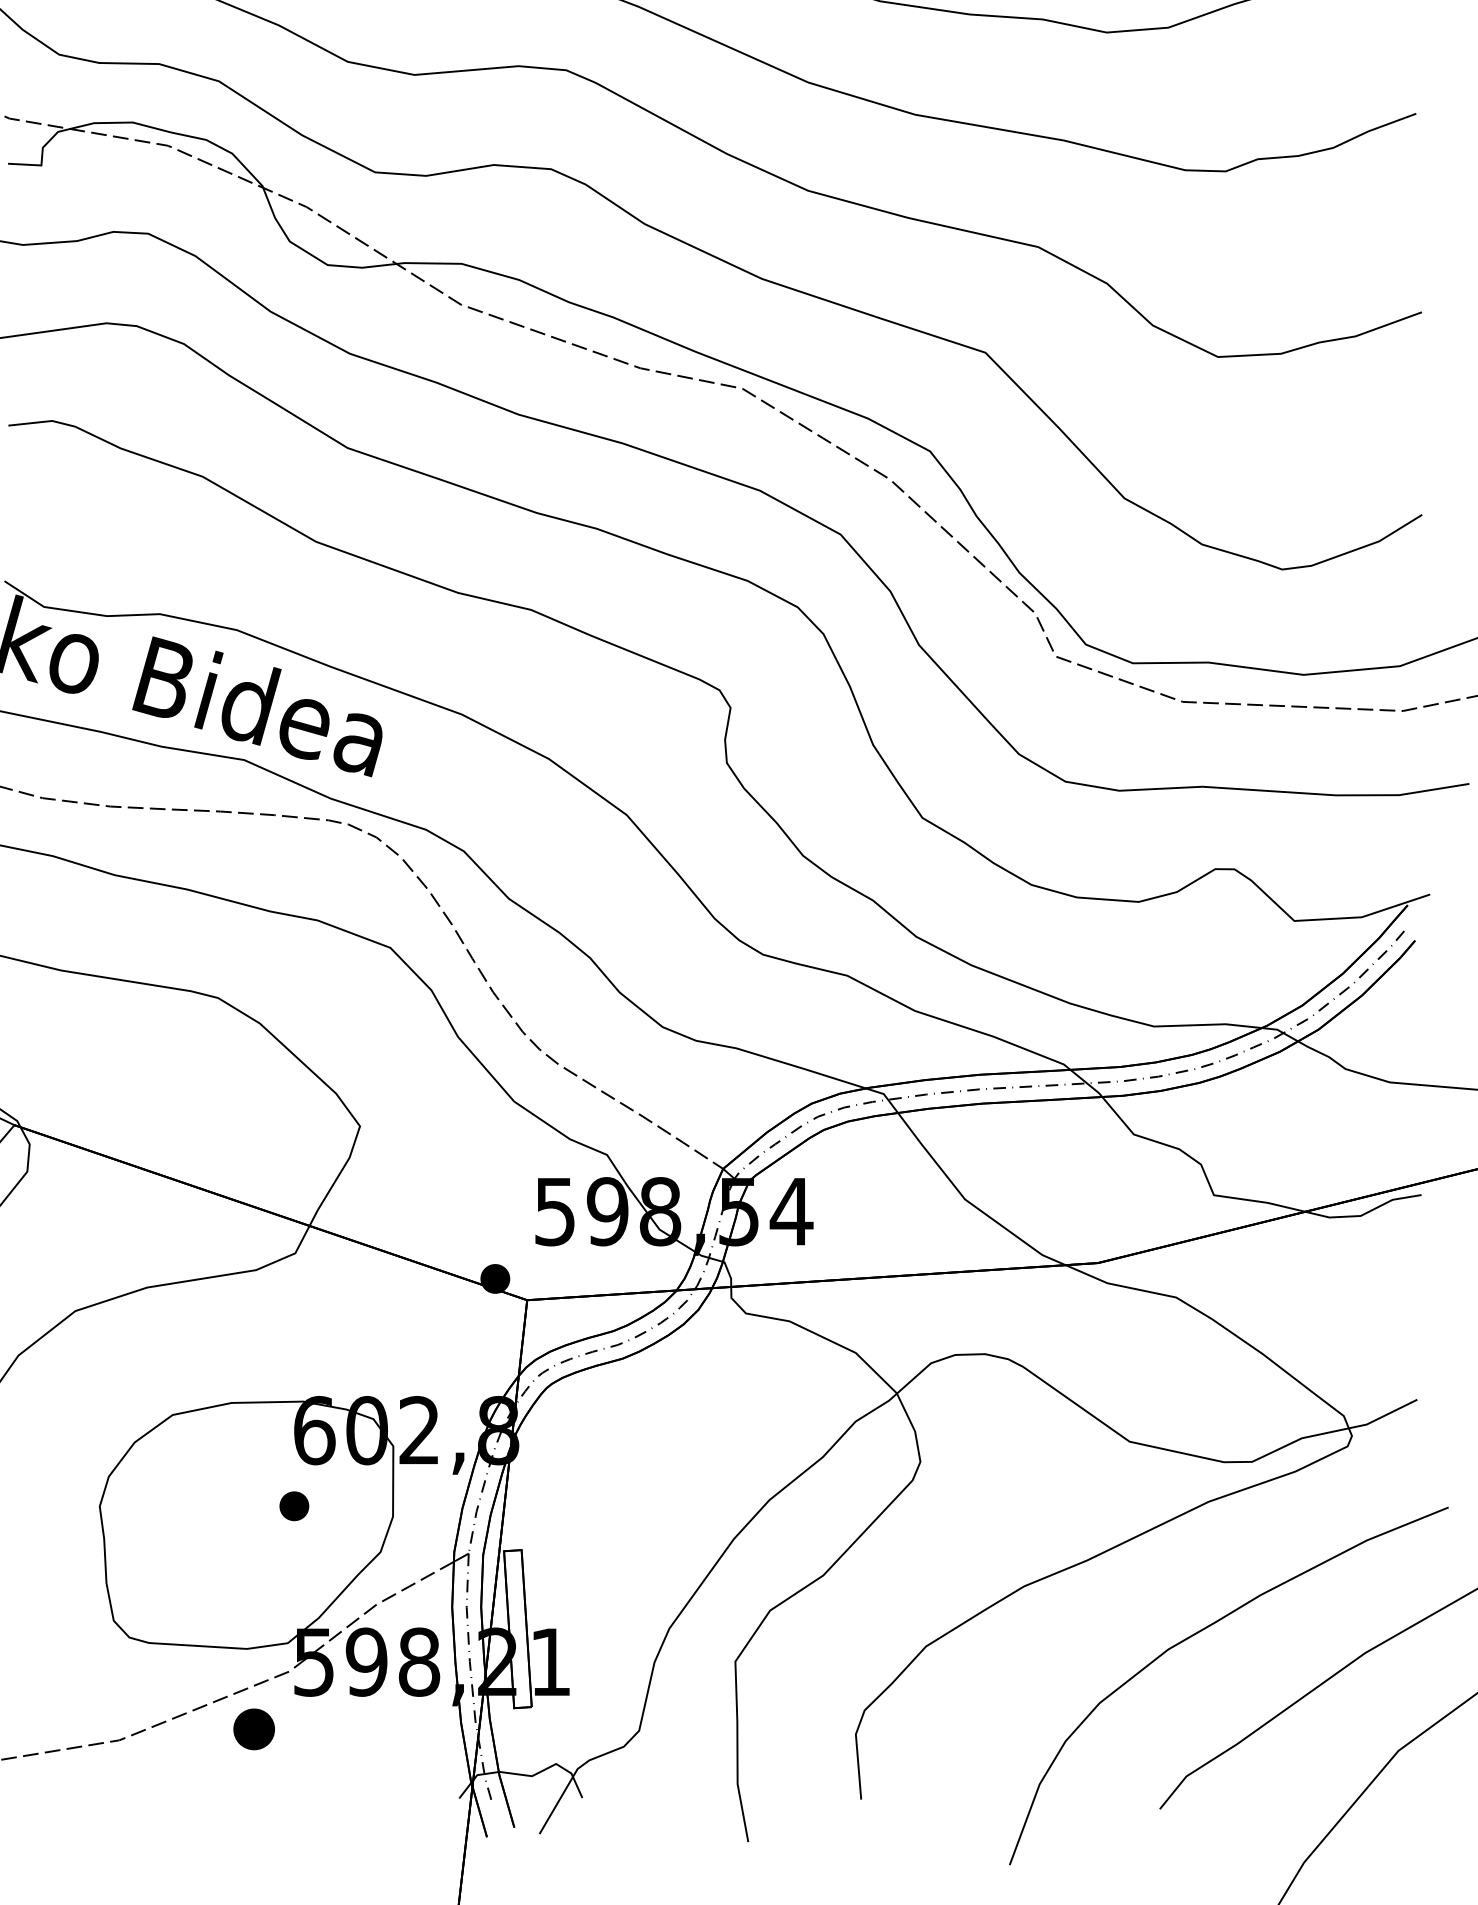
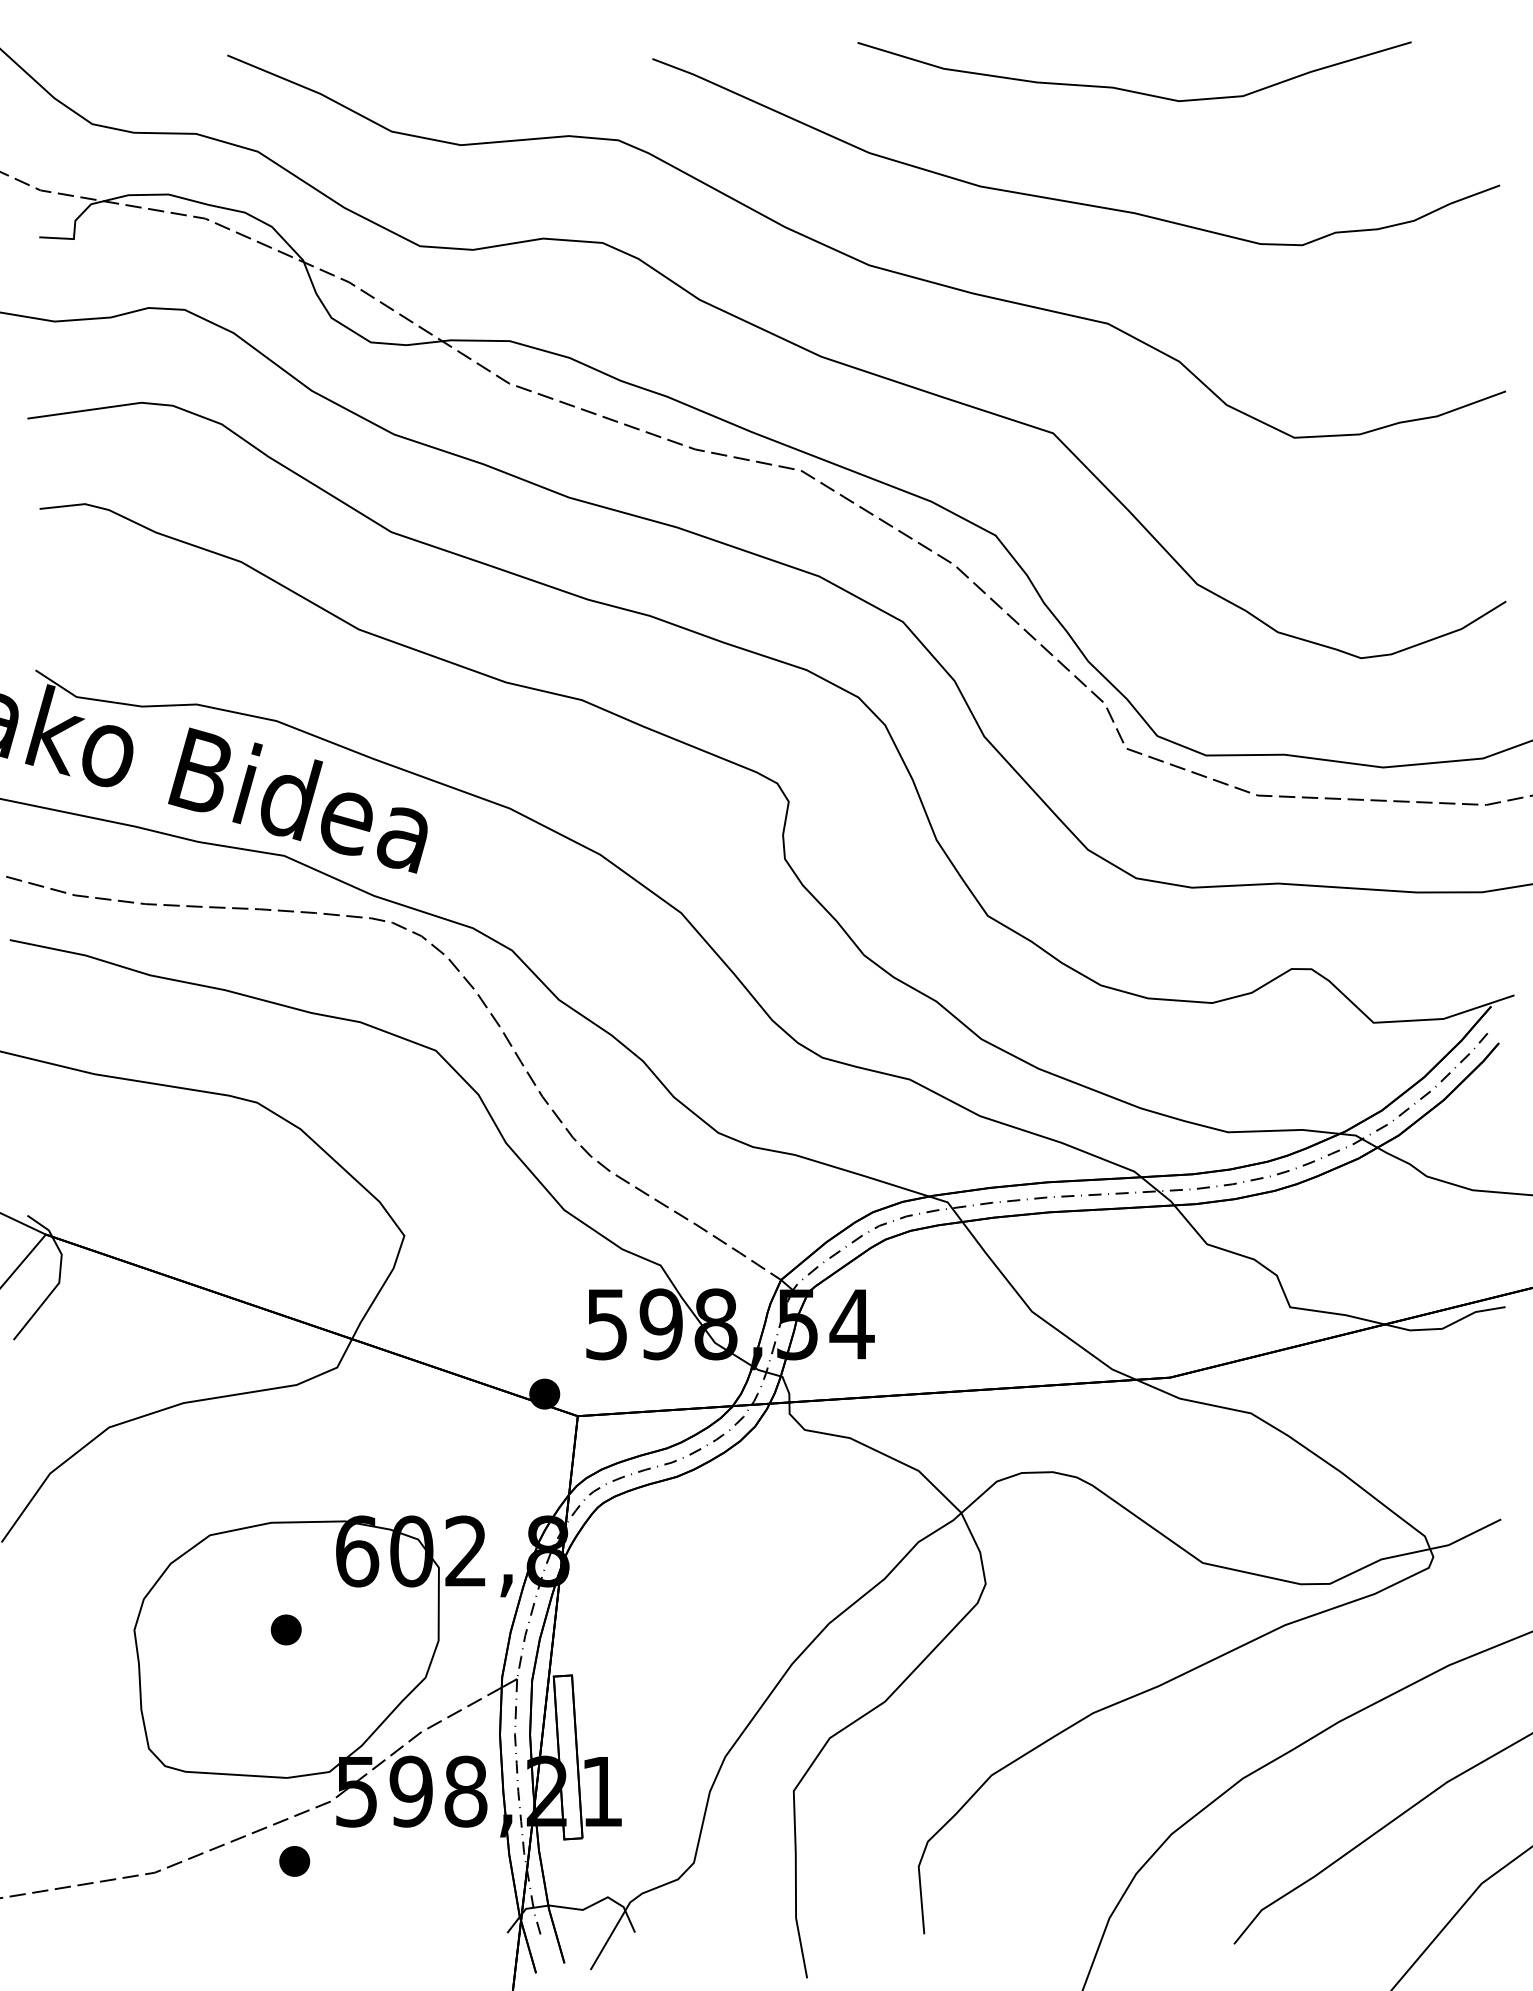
part: (293, 1505) -> (285, 1629), moved
part: (254, 1729) -> (294, 1861), size x0.71

